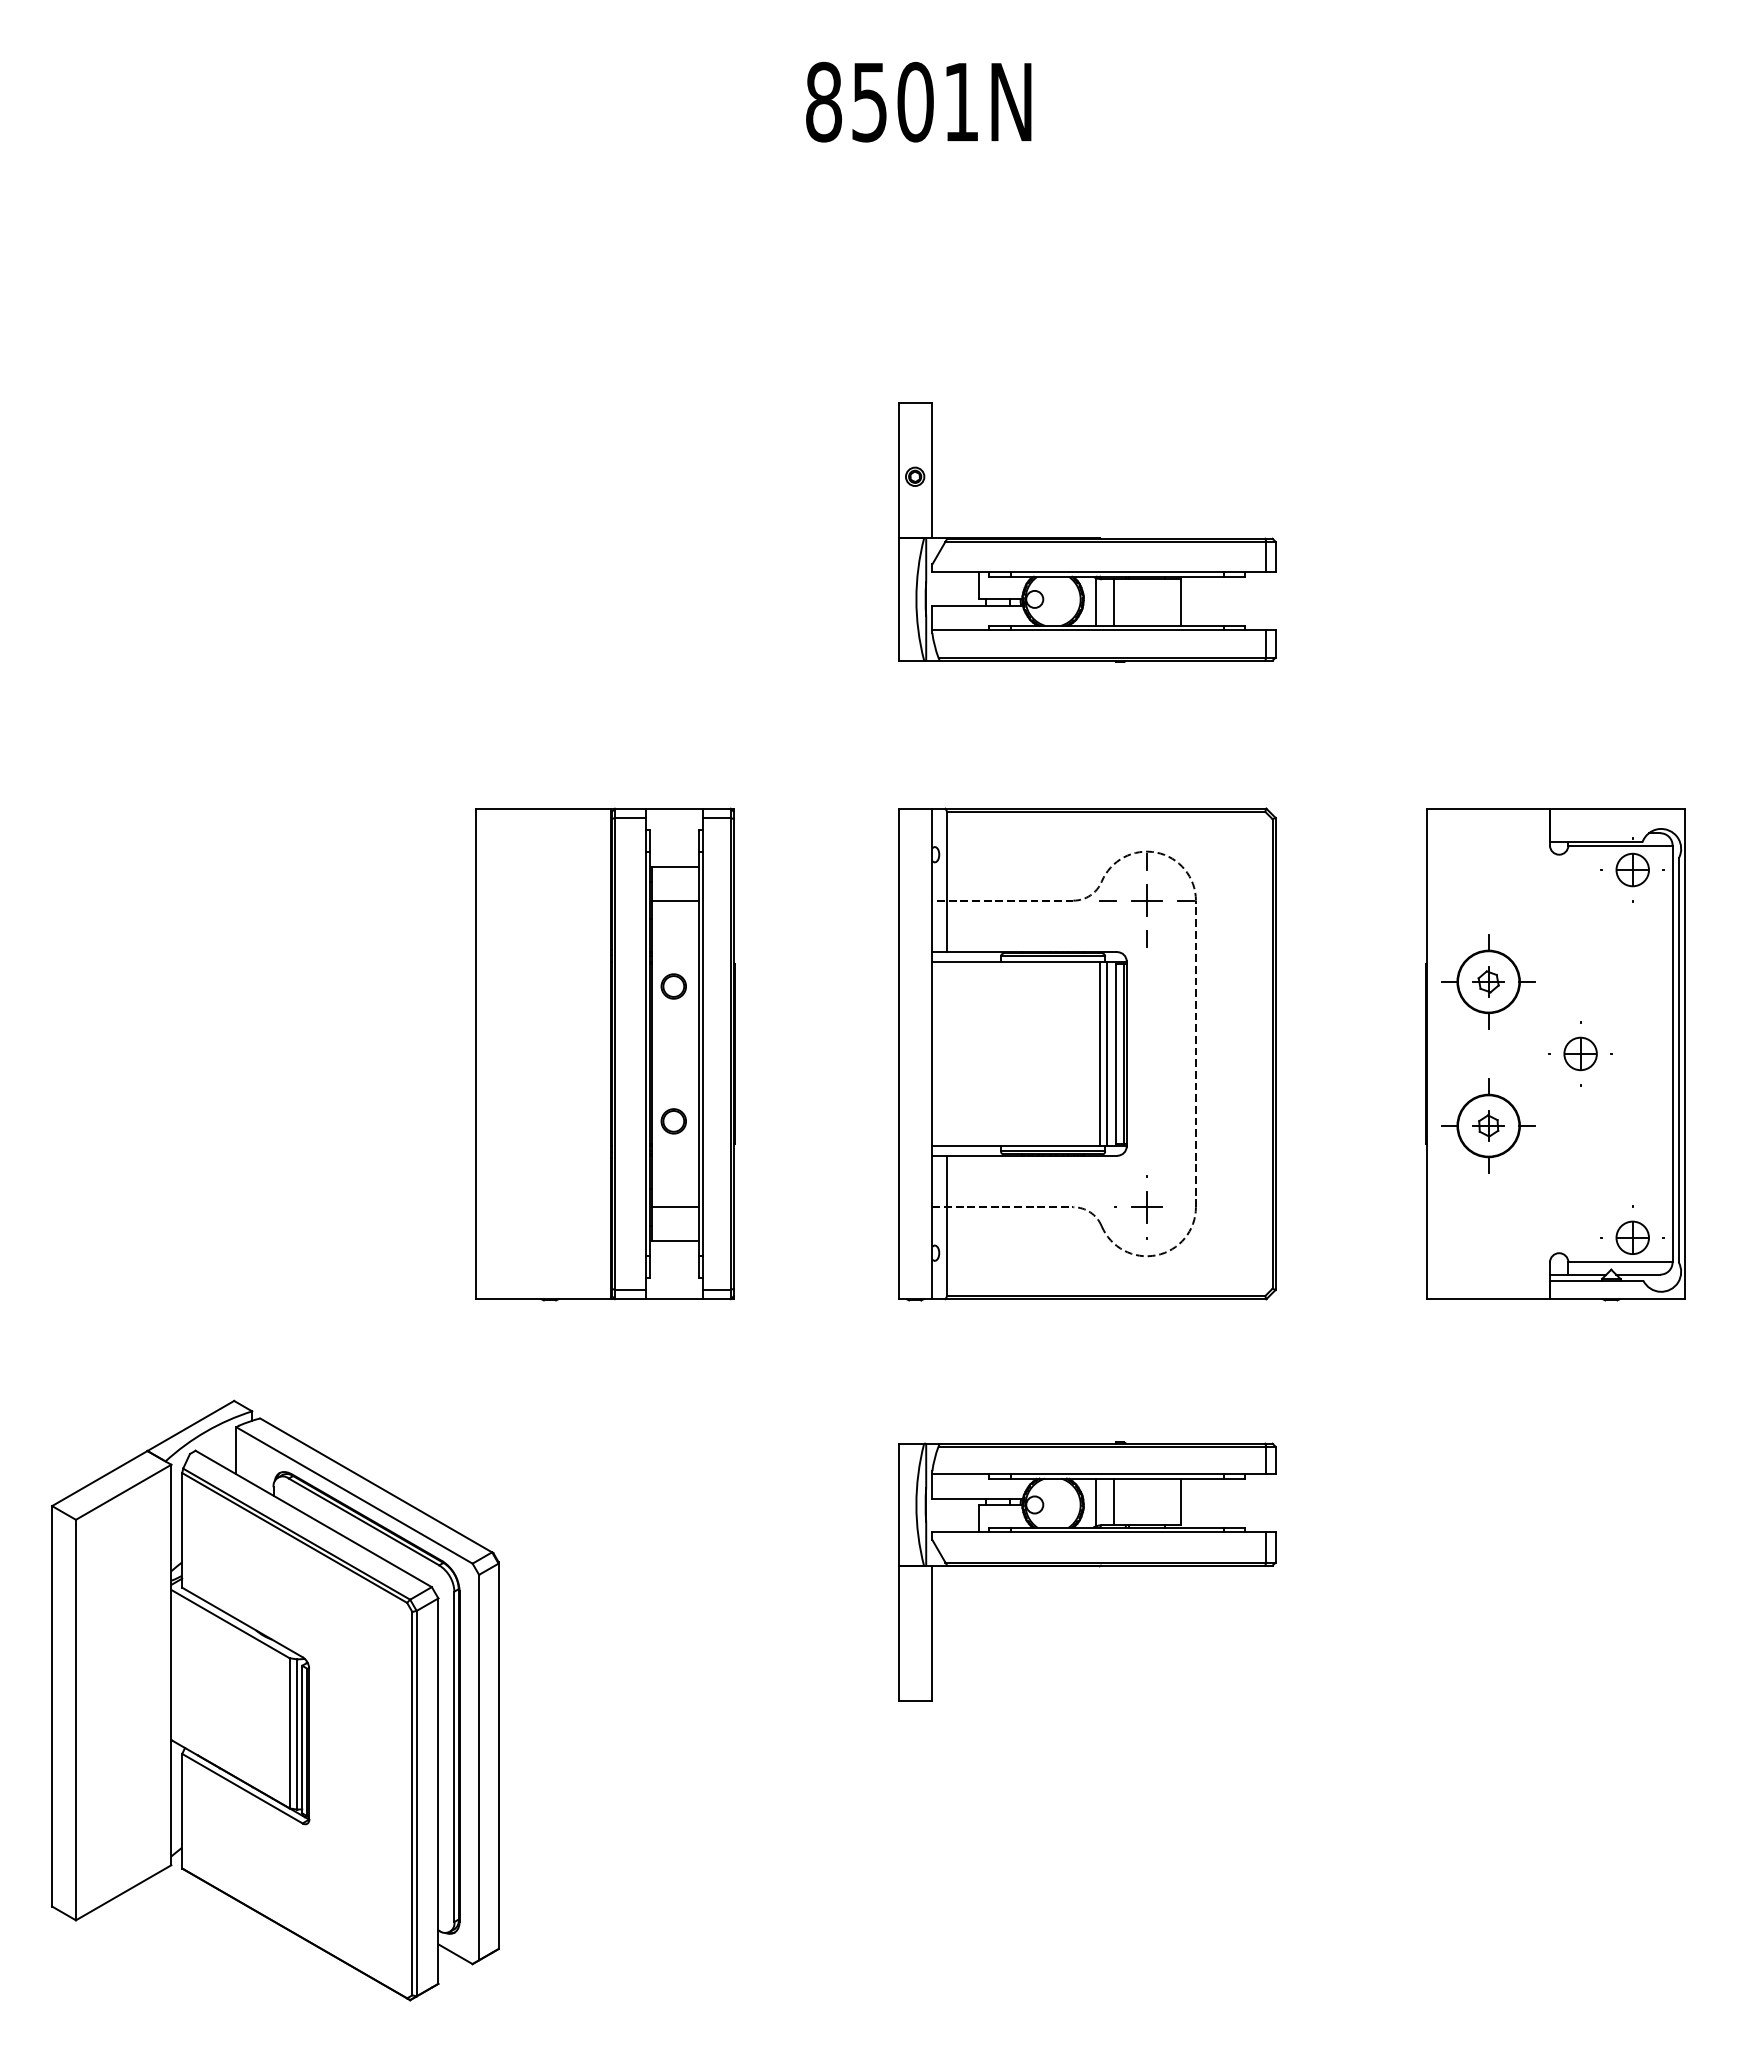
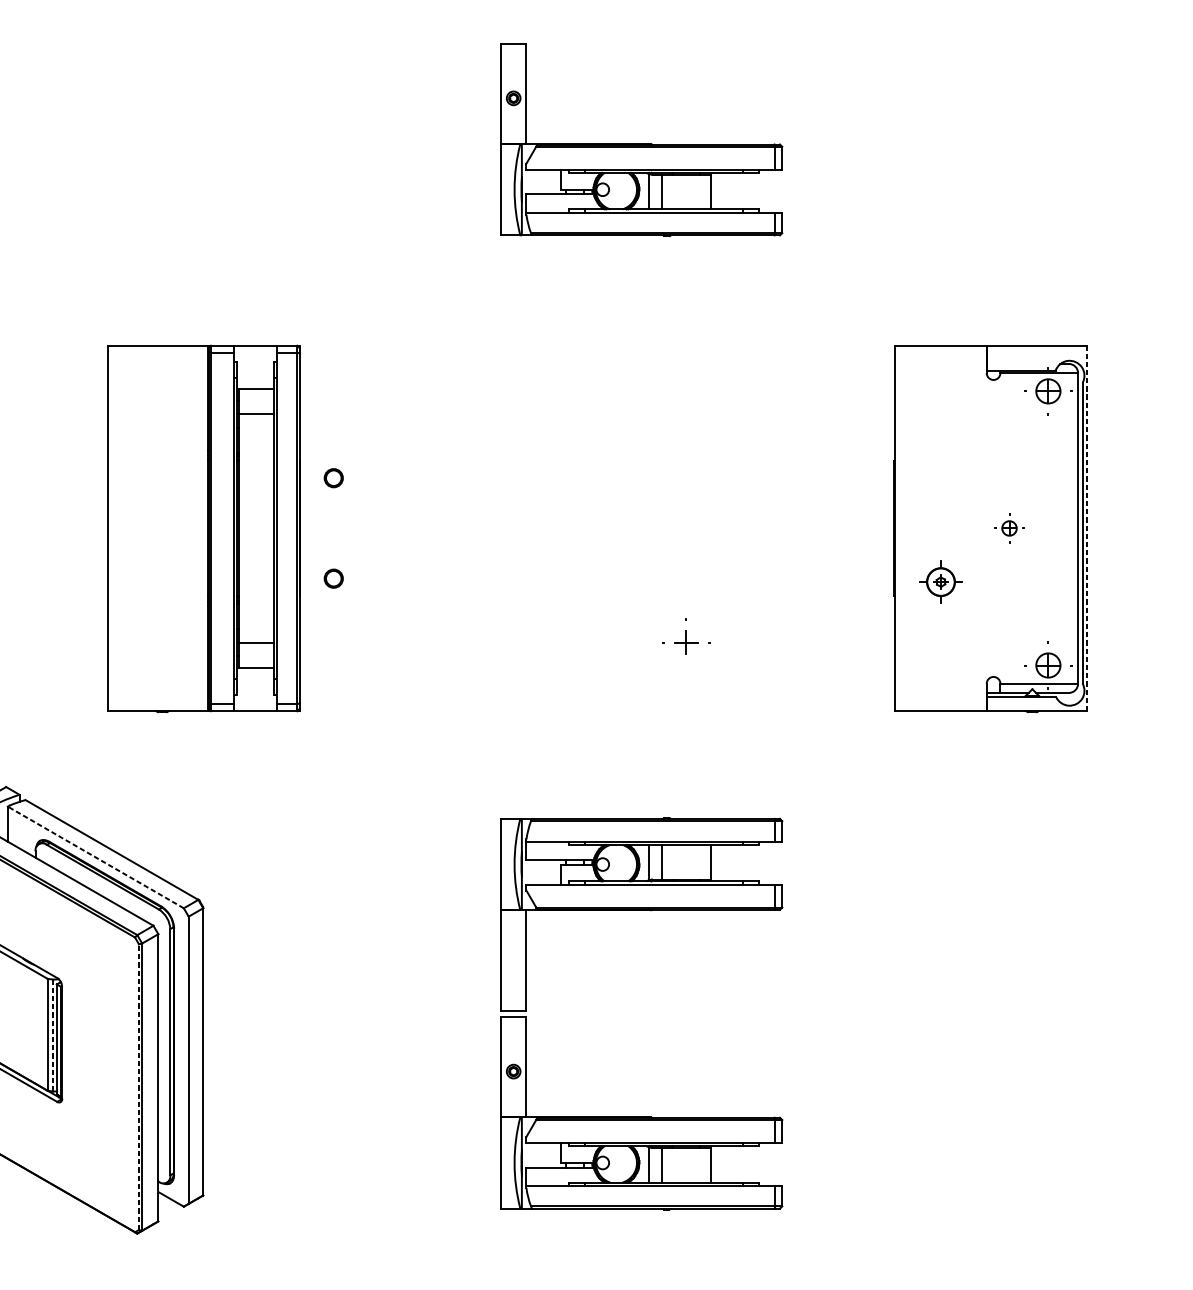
part: (1488, 981) -> (940, 474), removed
part: (1580, 1053) -> (1009, 528), size x0.6
line: (1684, 1053) -> (1086, 528), solid -> dashed
part: (605, 1054) -> (203, 528), moved
part: (1087, 1054) -> (642, 528), removed
part: (1488, 1125) -> (940, 581), size x0.6
line: (354, 1495) -> (95, 857), solid -> dashed
line: (297, 1735) -> (53, 1036), solid -> dashed
line: (412, 1803) -> (139, 1087), solid -> dashed
part: (1087, 1838) -> (642, 1113), added

